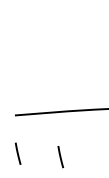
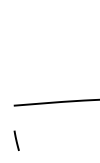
line: (60, 156) -> (55, 143), removed

